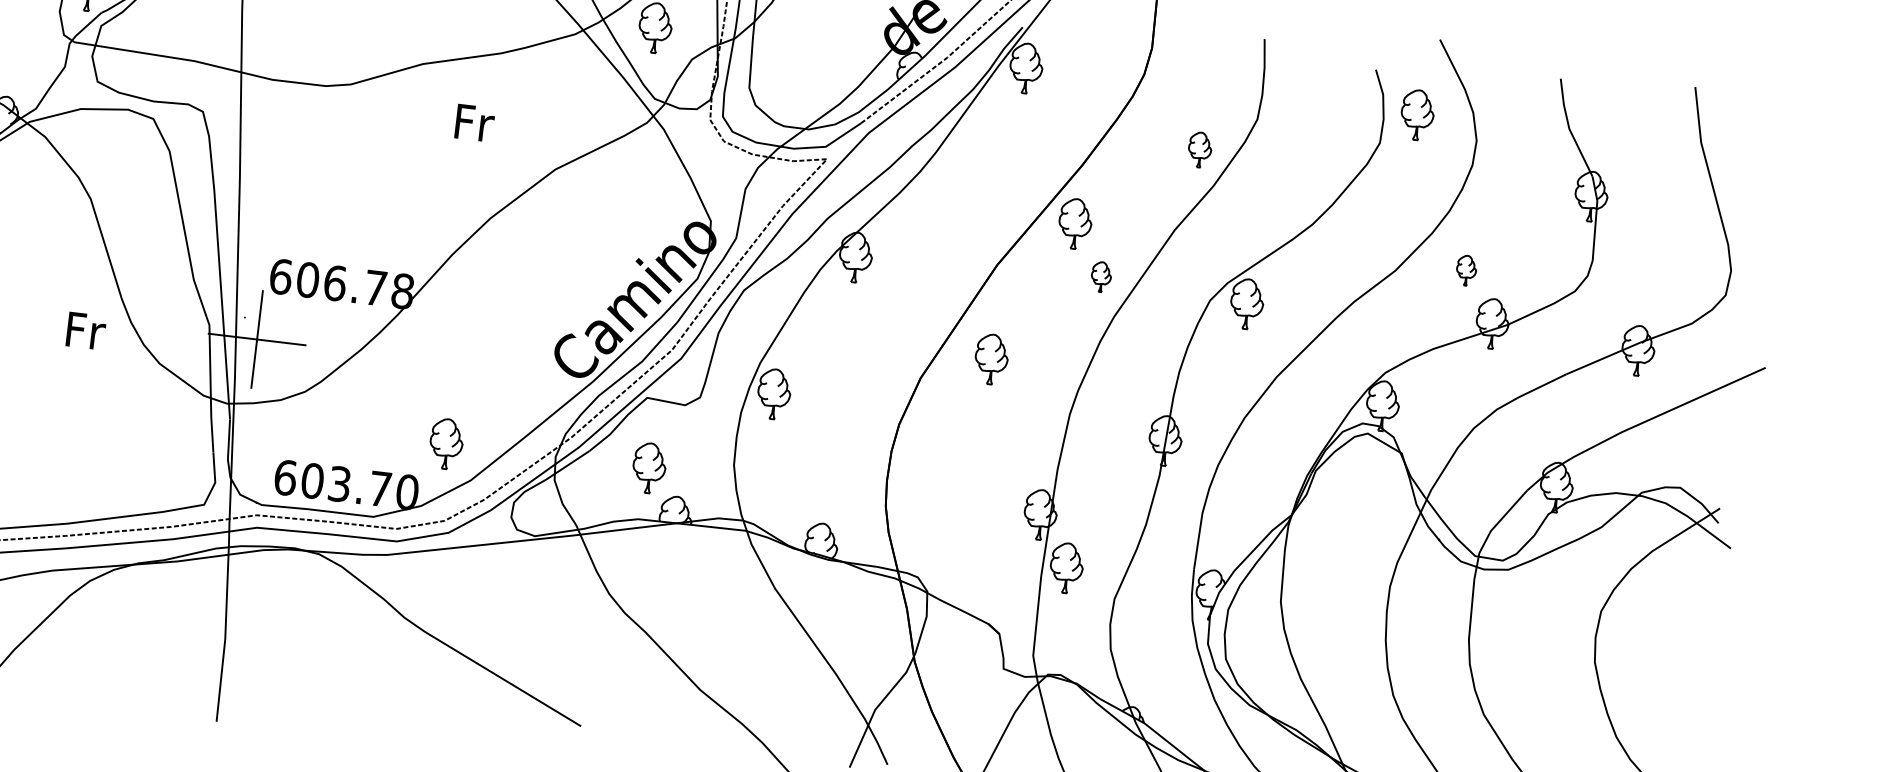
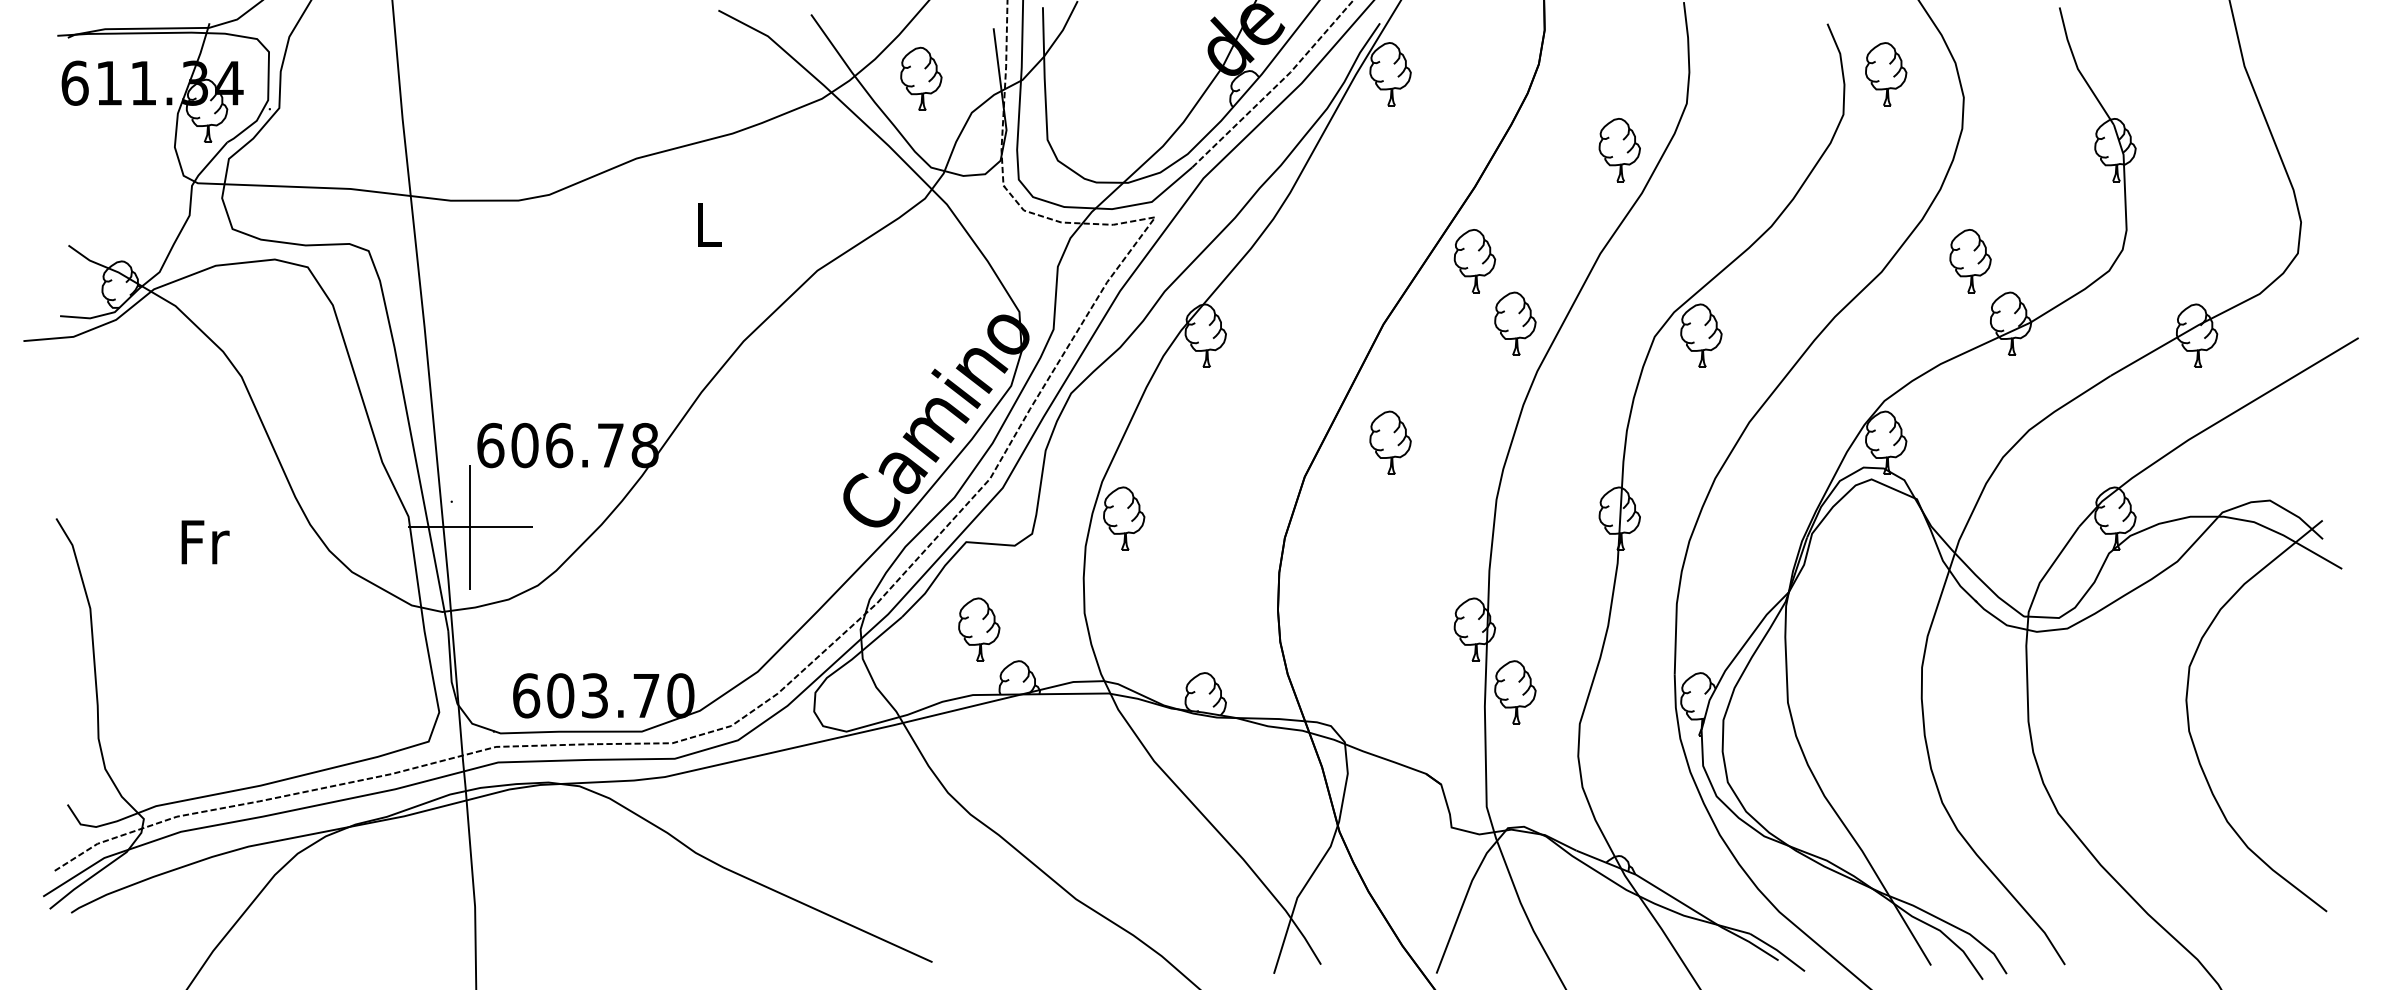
text: (475, 123) -> (710, 224), Fr -> L
part: (1199, 150) -> (1619, 150), size x1.43
part: (1466, 270) -> (1970, 261), size x1.67
part: (1101, 276) -> (1515, 323), size x1.67
text: (86, 331) -> (205, 542), moved
part: (446, 443) -> (722, 629), removed

